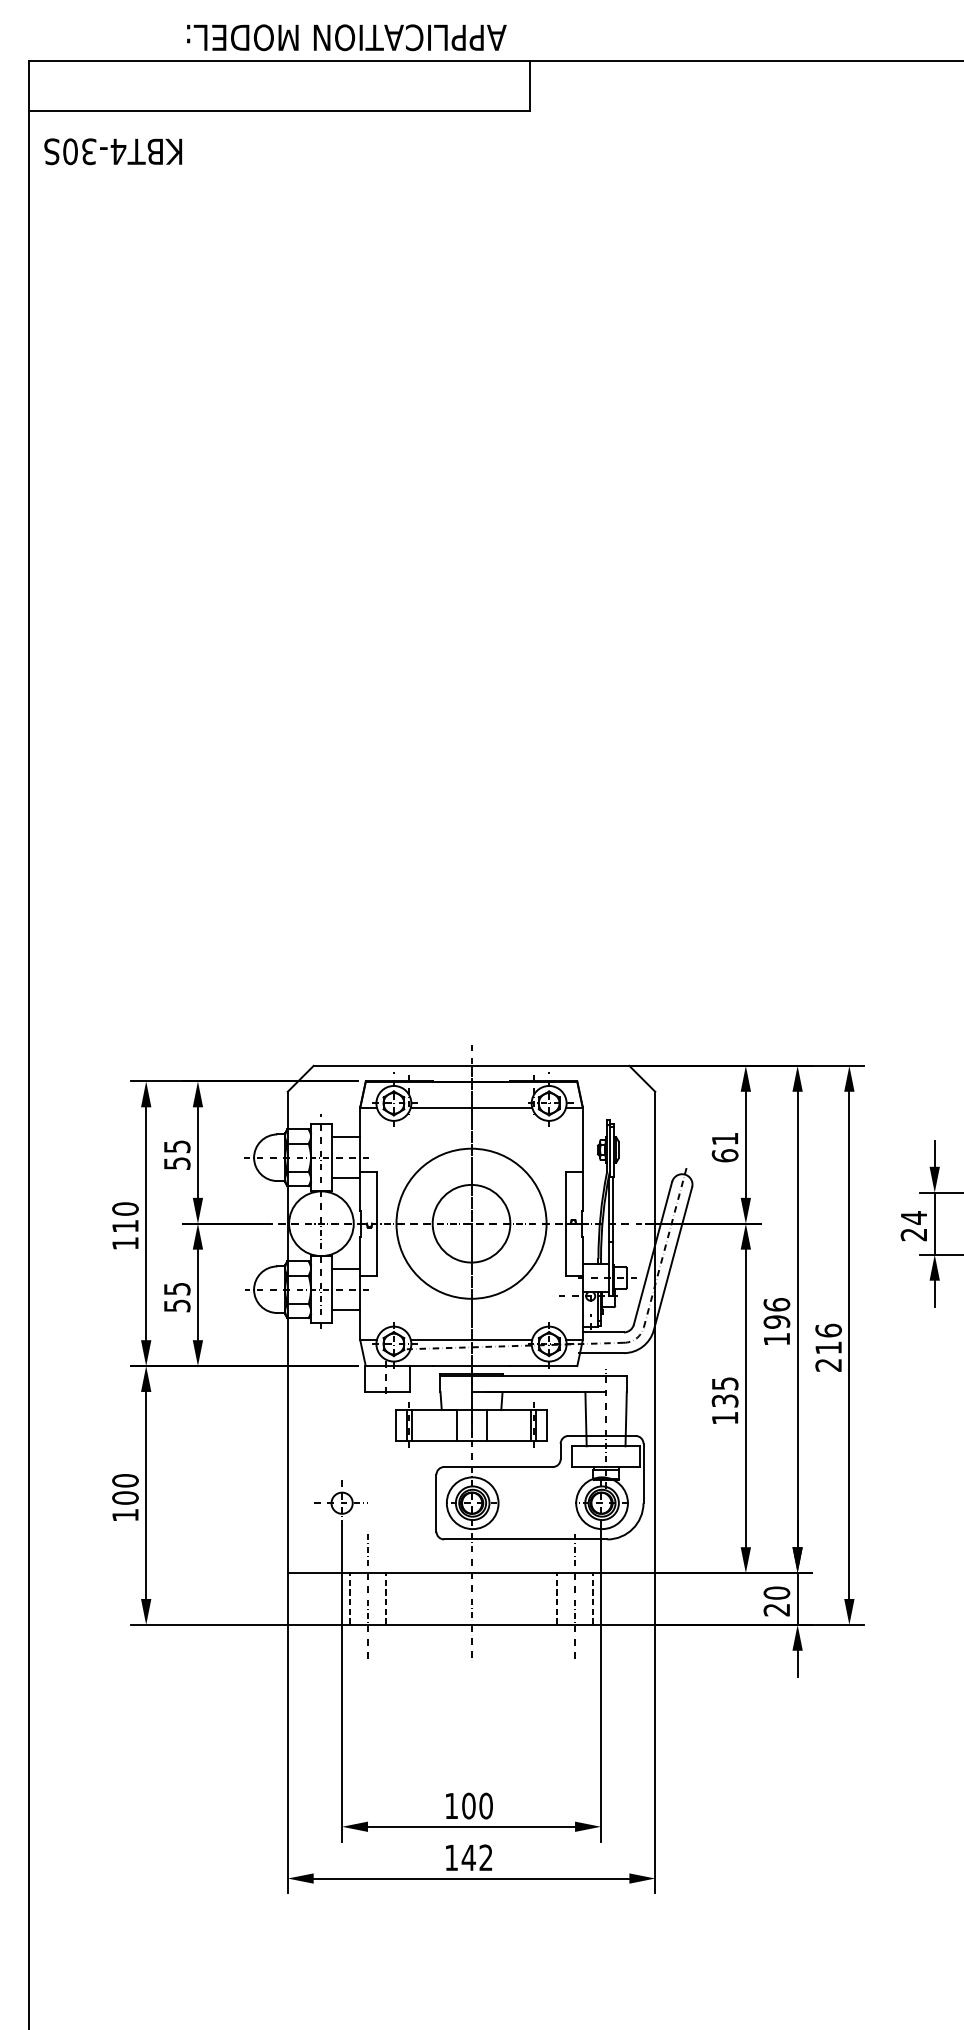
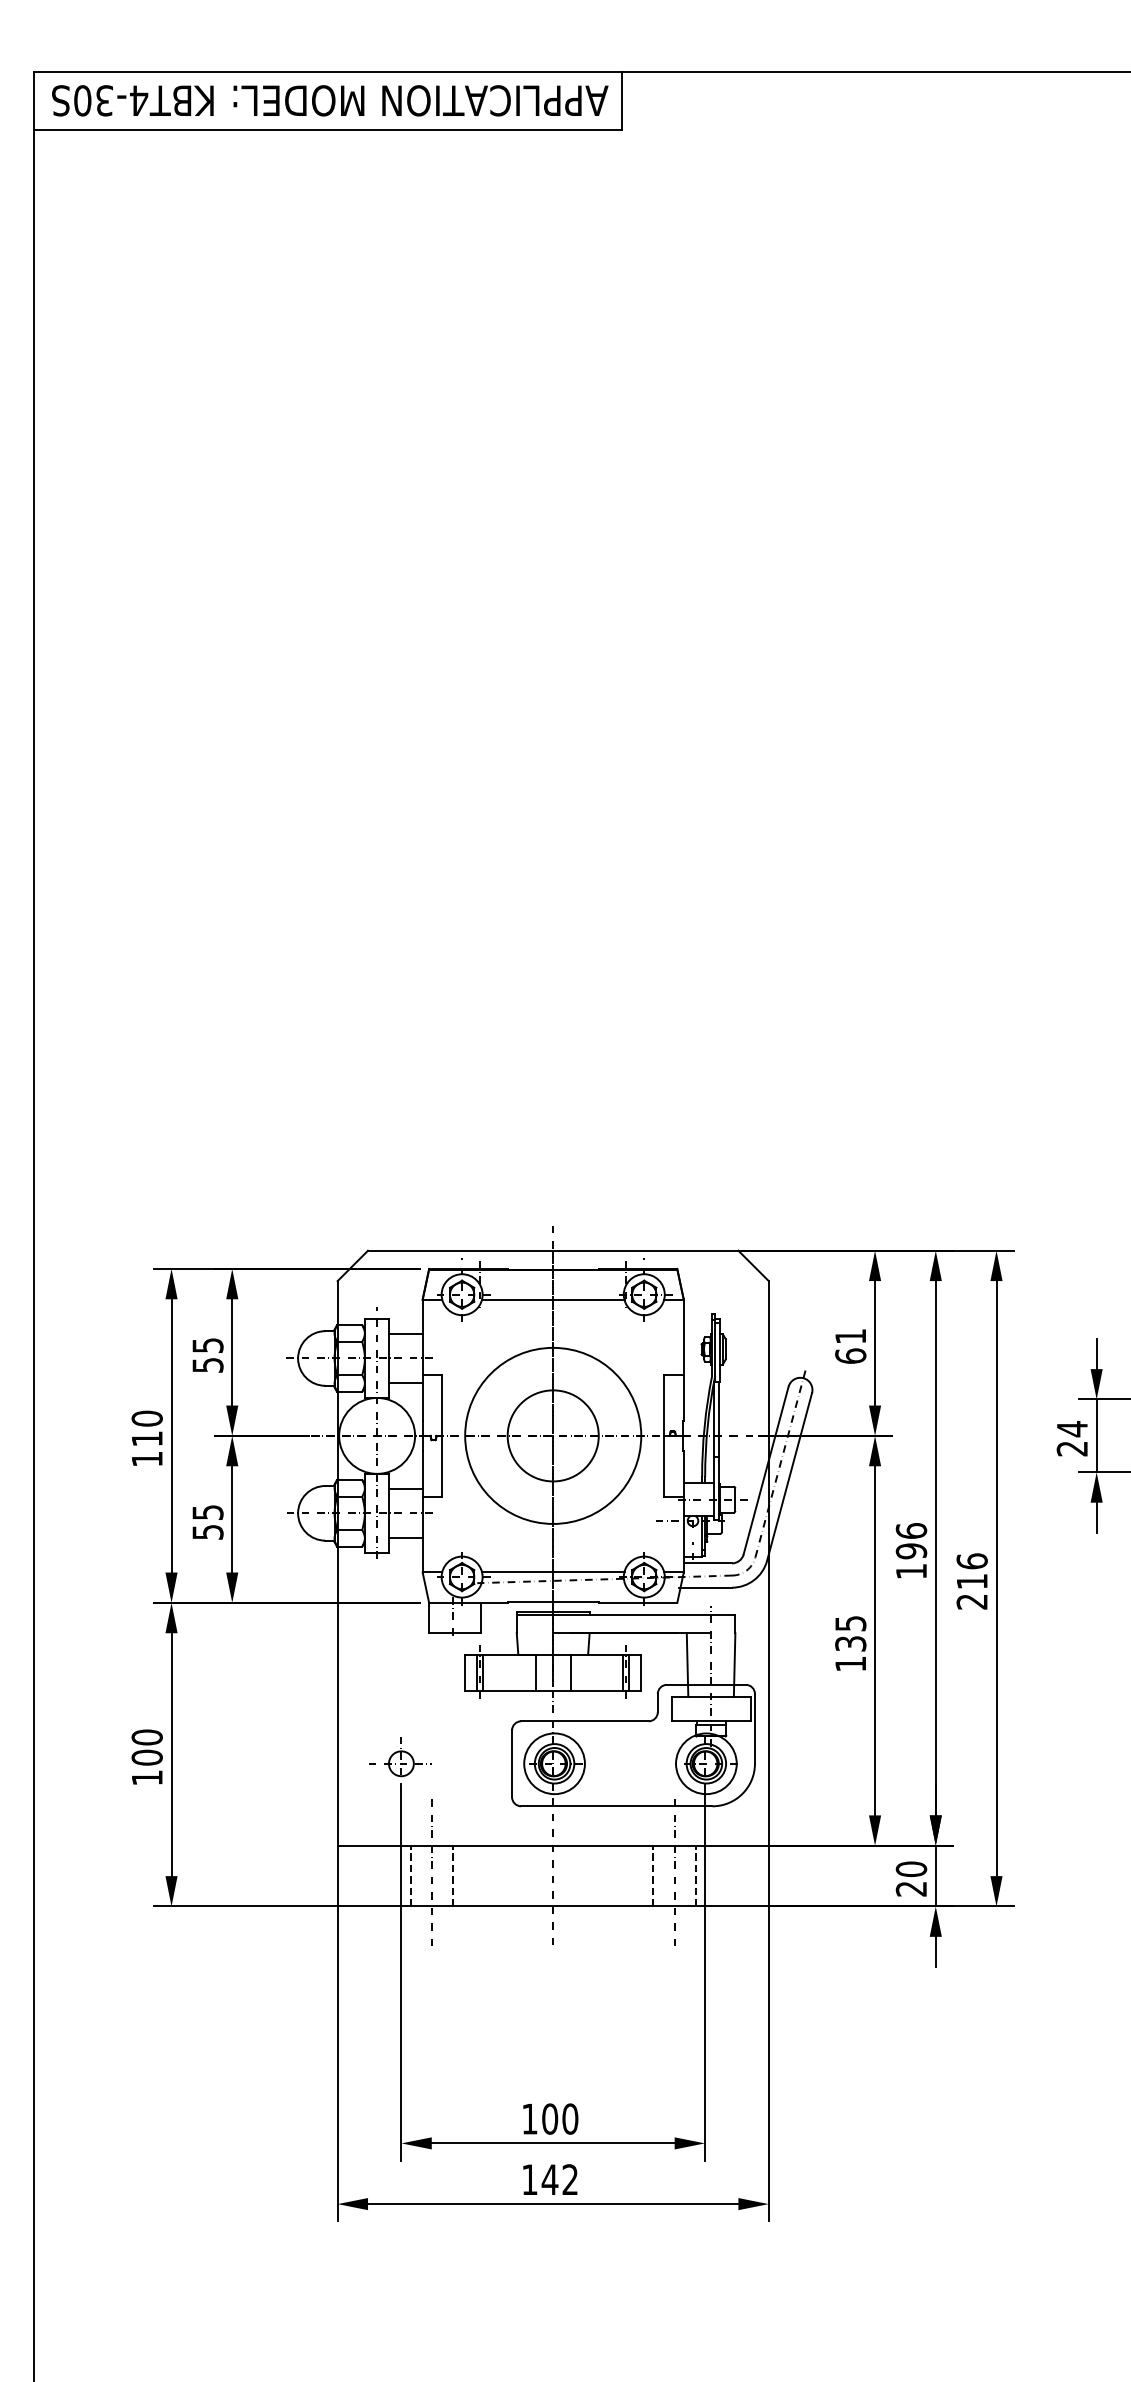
text: (346, 37) -> (420, 100), moved
text: (112, 151) -> (132, 100), moved

